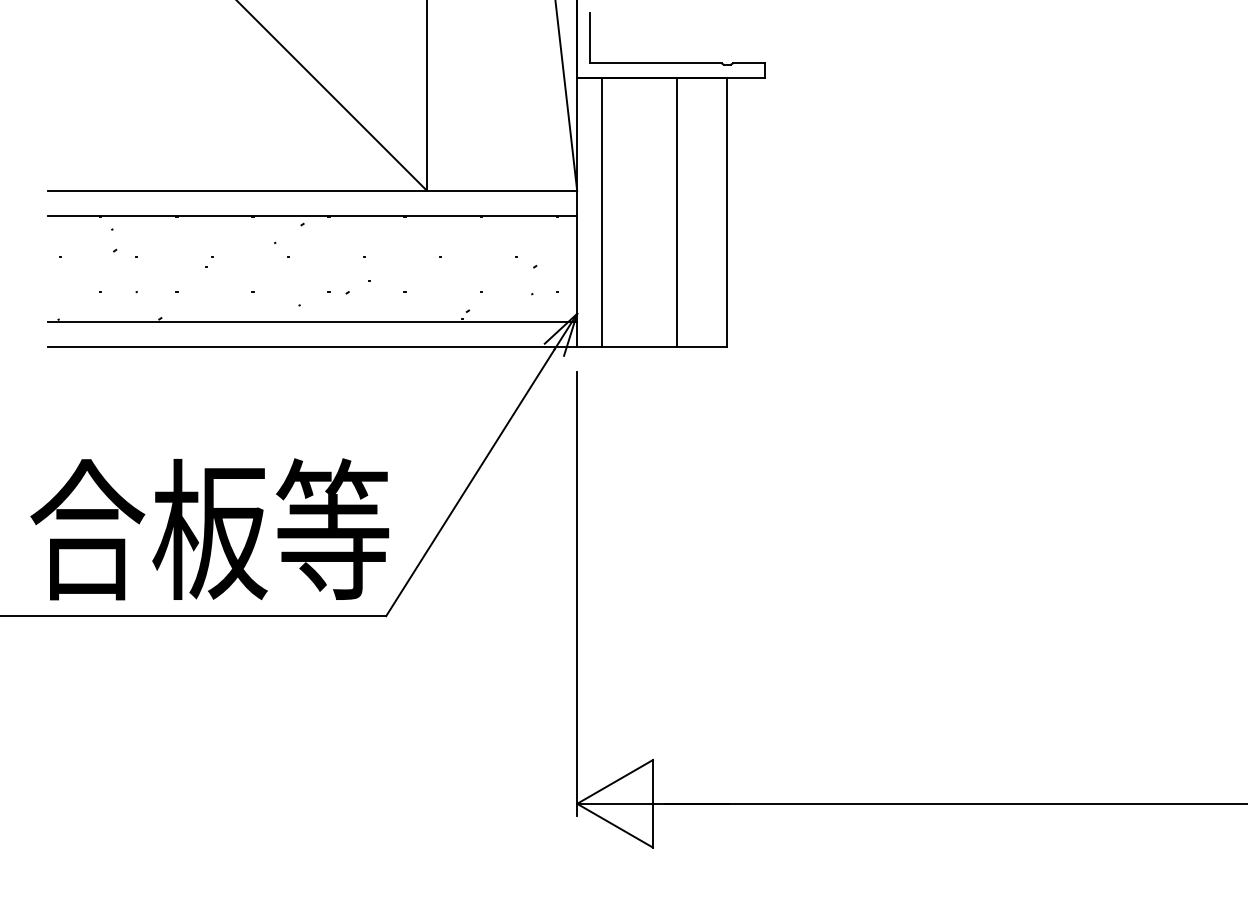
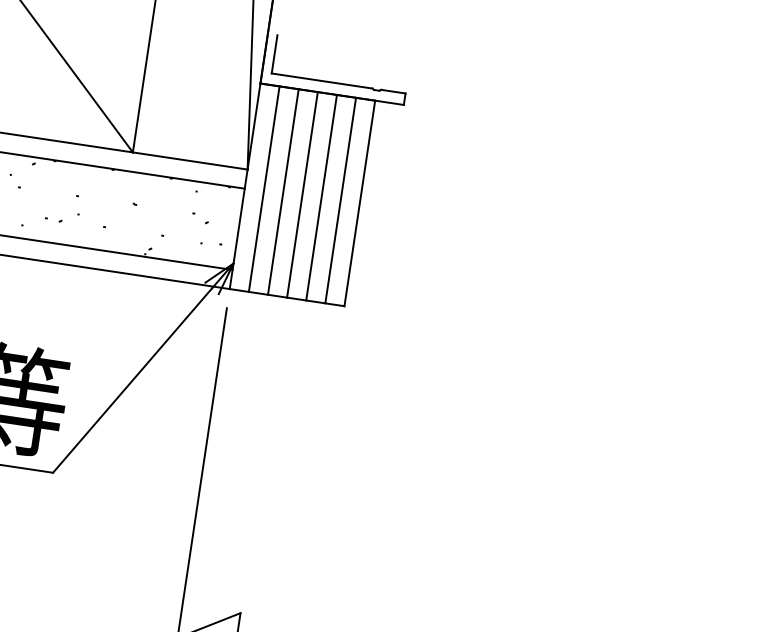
line: (627, 212) -> (283, 191), added
line: (652, 212) -> (302, 194), added
line: (702, 212) -> (340, 200), added

